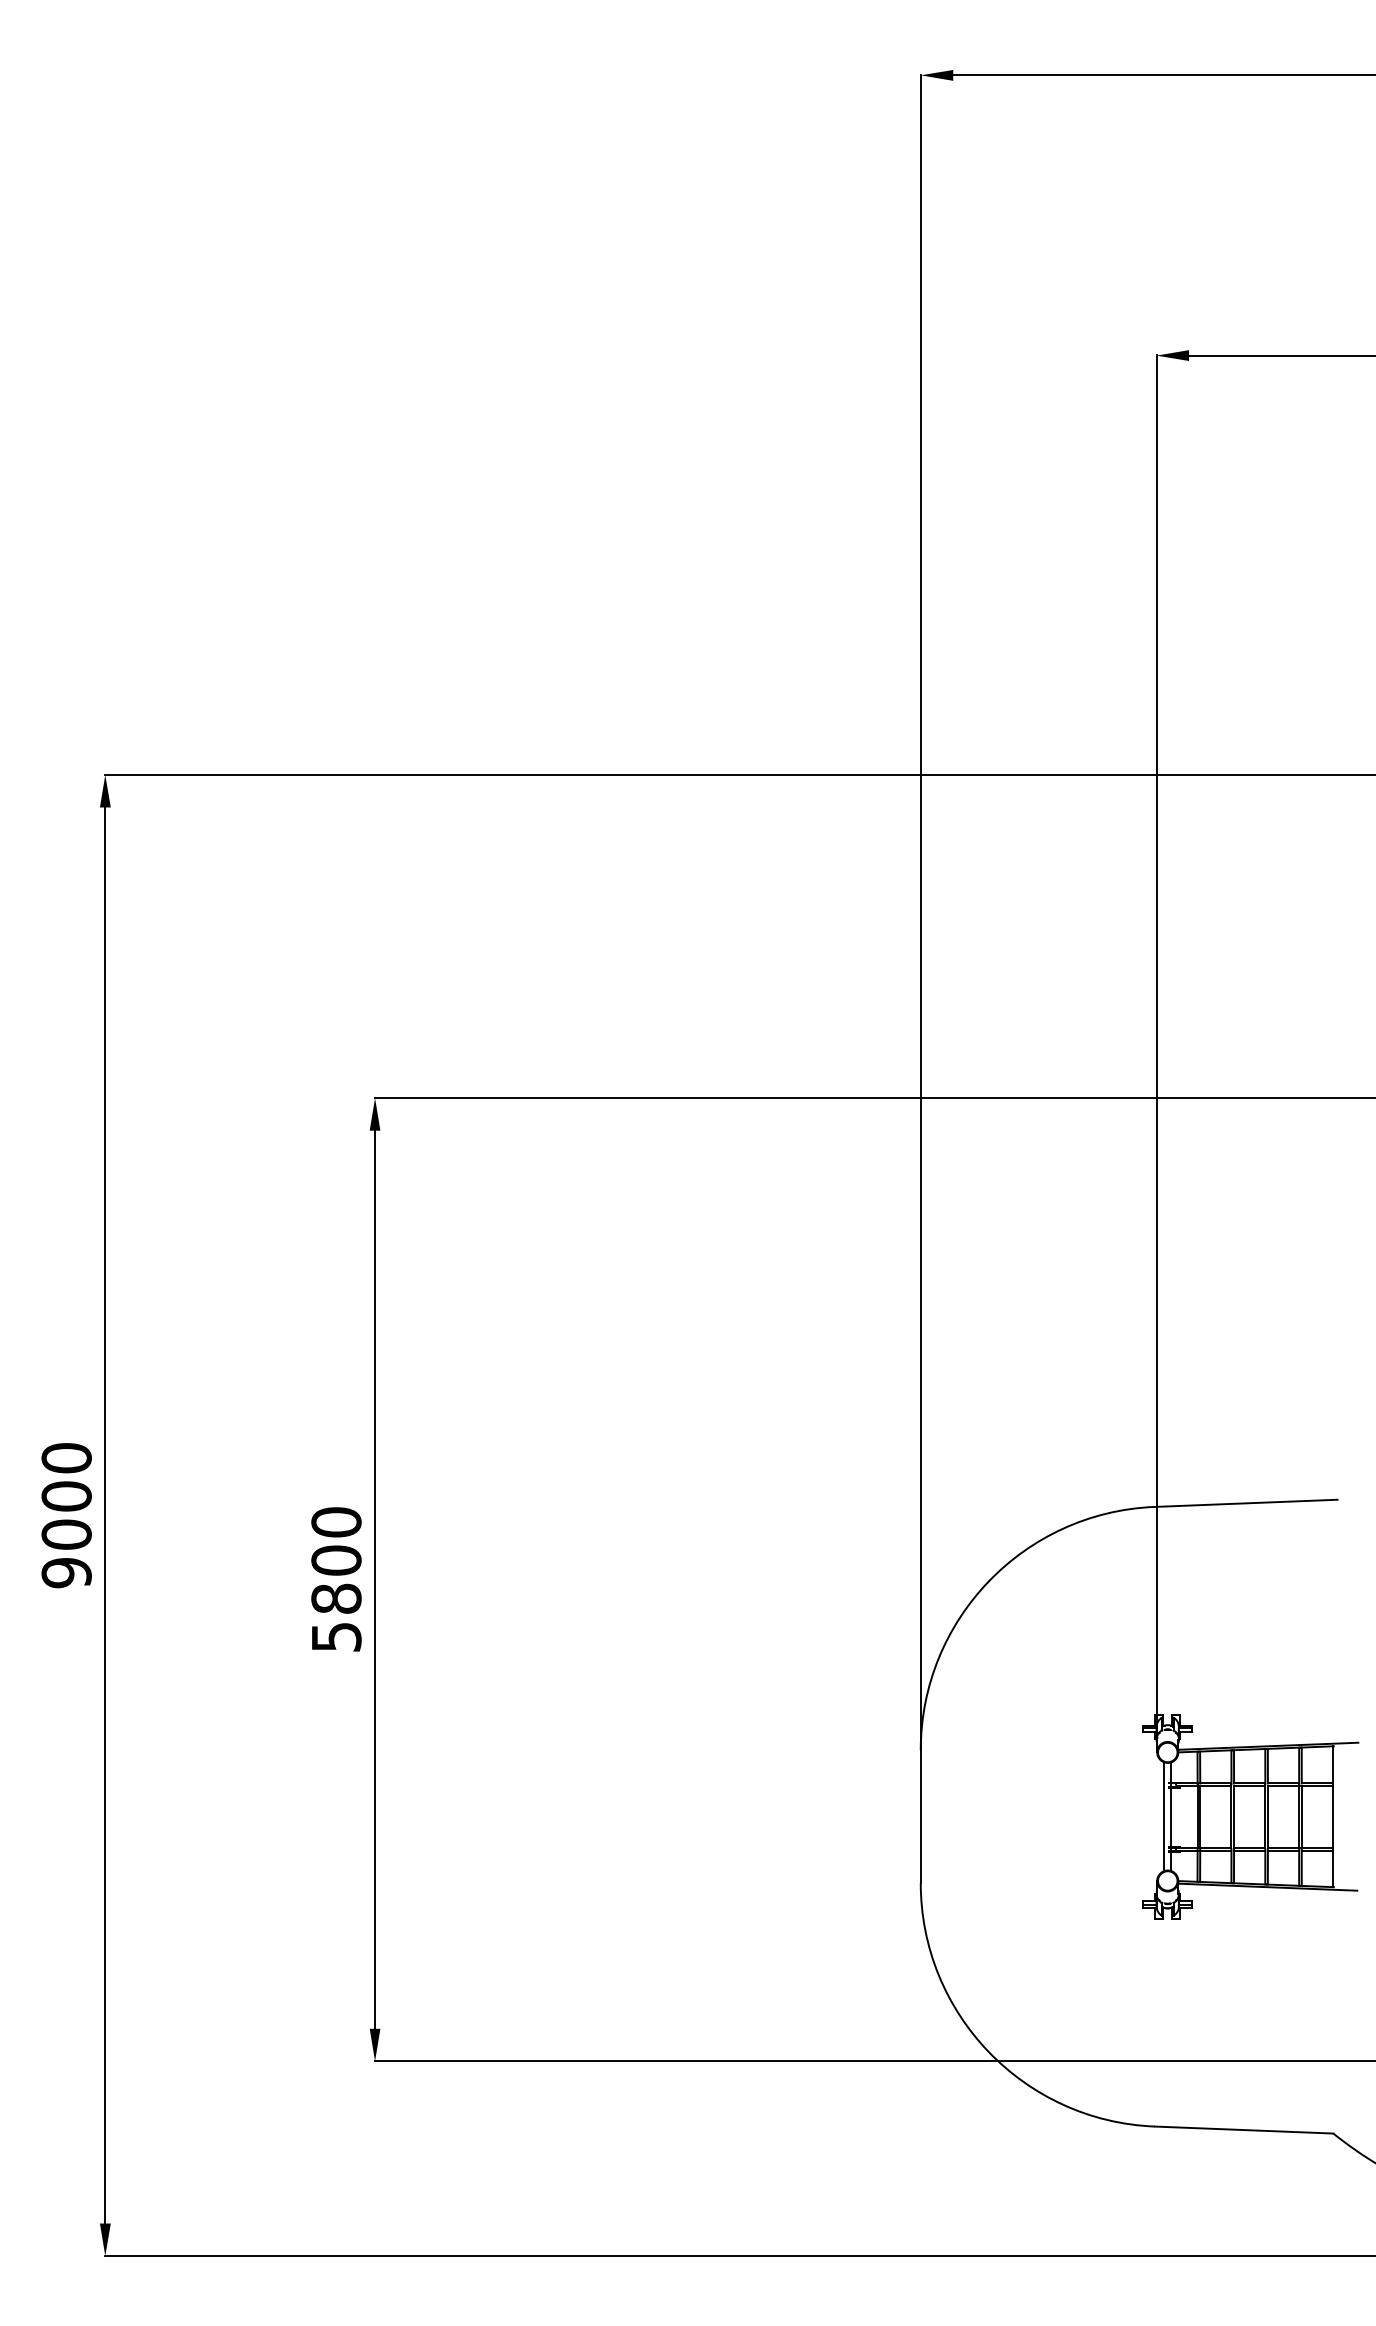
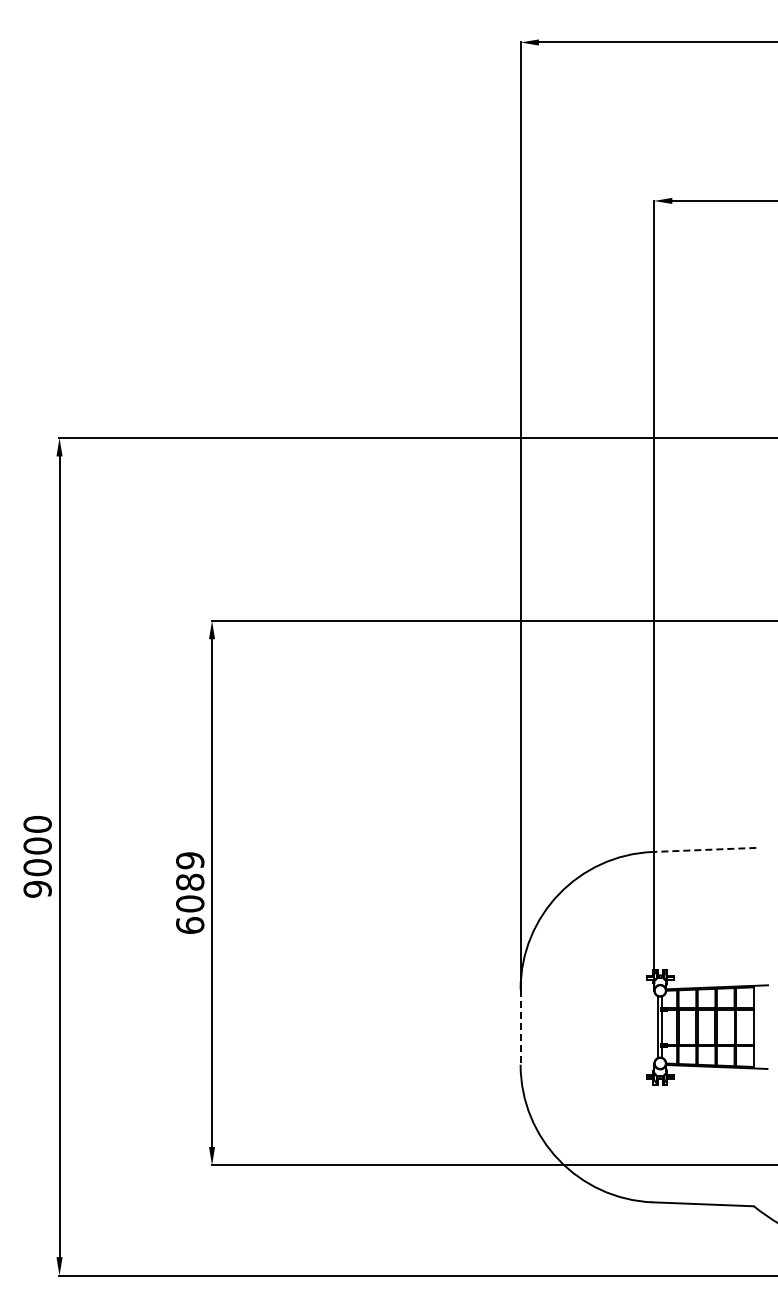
line: (1245, 1502) -> (704, 849), solid -> dashed
text: (336, 1578) -> (190, 892), 5800 -> 6089
line: (920, 1817) -> (520, 1027), solid -> dashed

